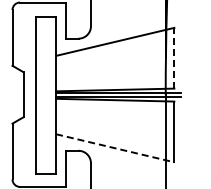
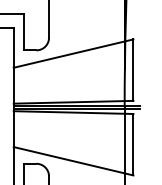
line: (174, 57) -> (133, 69), dashed -> solid
line: (115, 148) -> (73, 161), dashed -> solid

